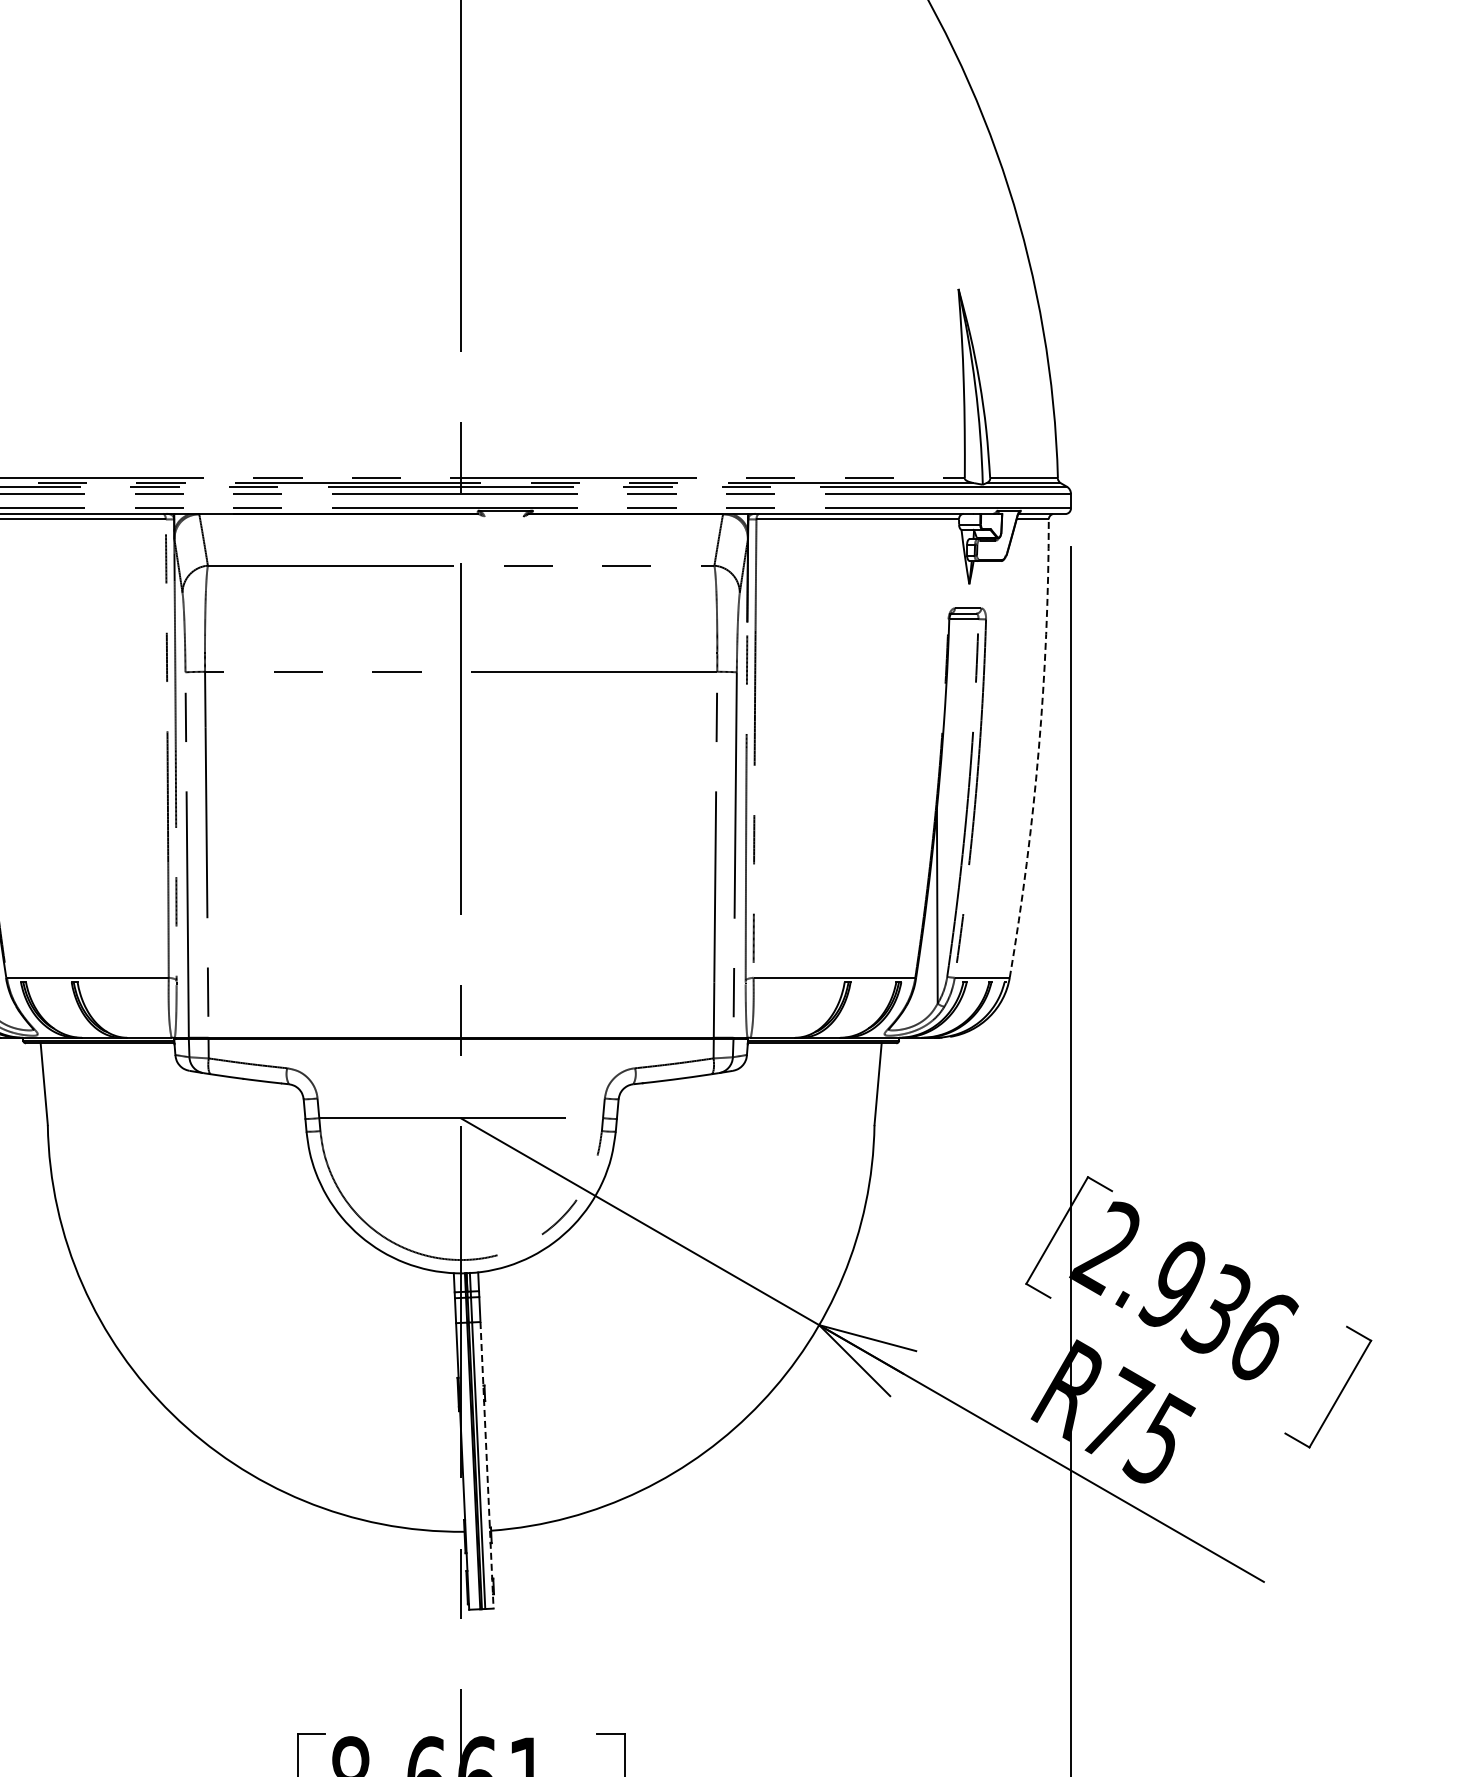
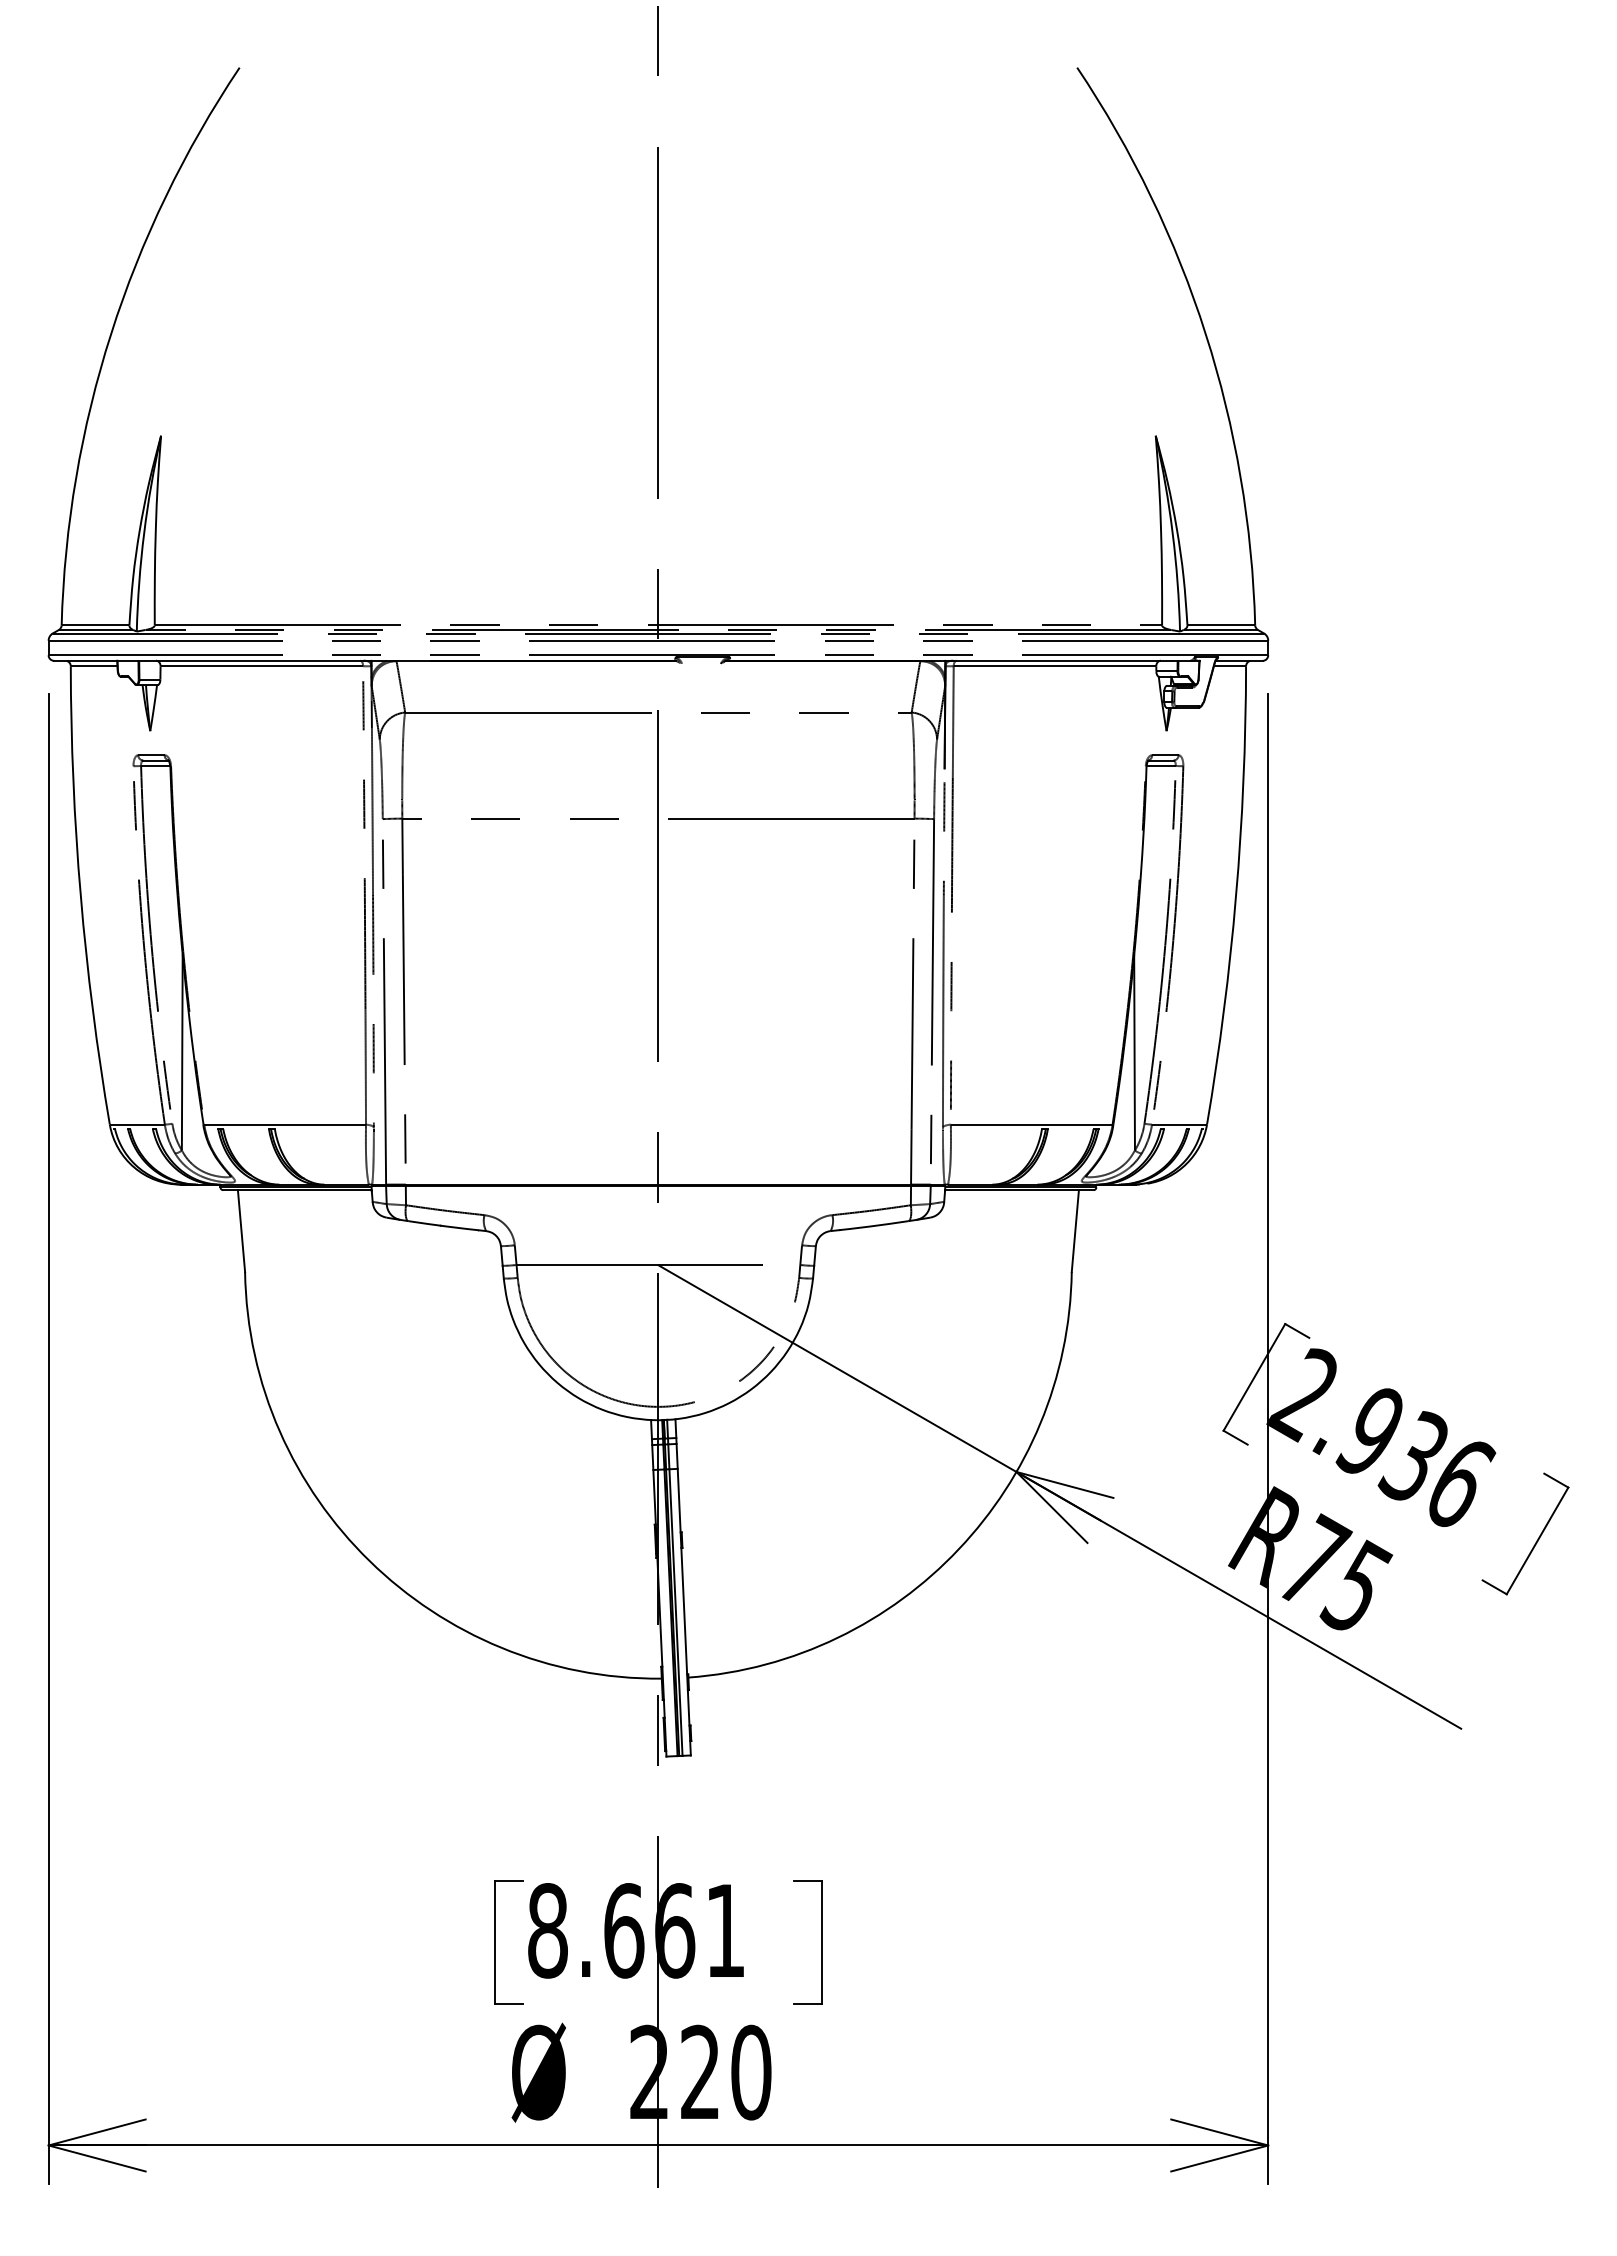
arc: (1039, 749) -> (1236, 896), dashed -> solid
line: (487, 1465) -> (684, 1612), dashed -> solid

